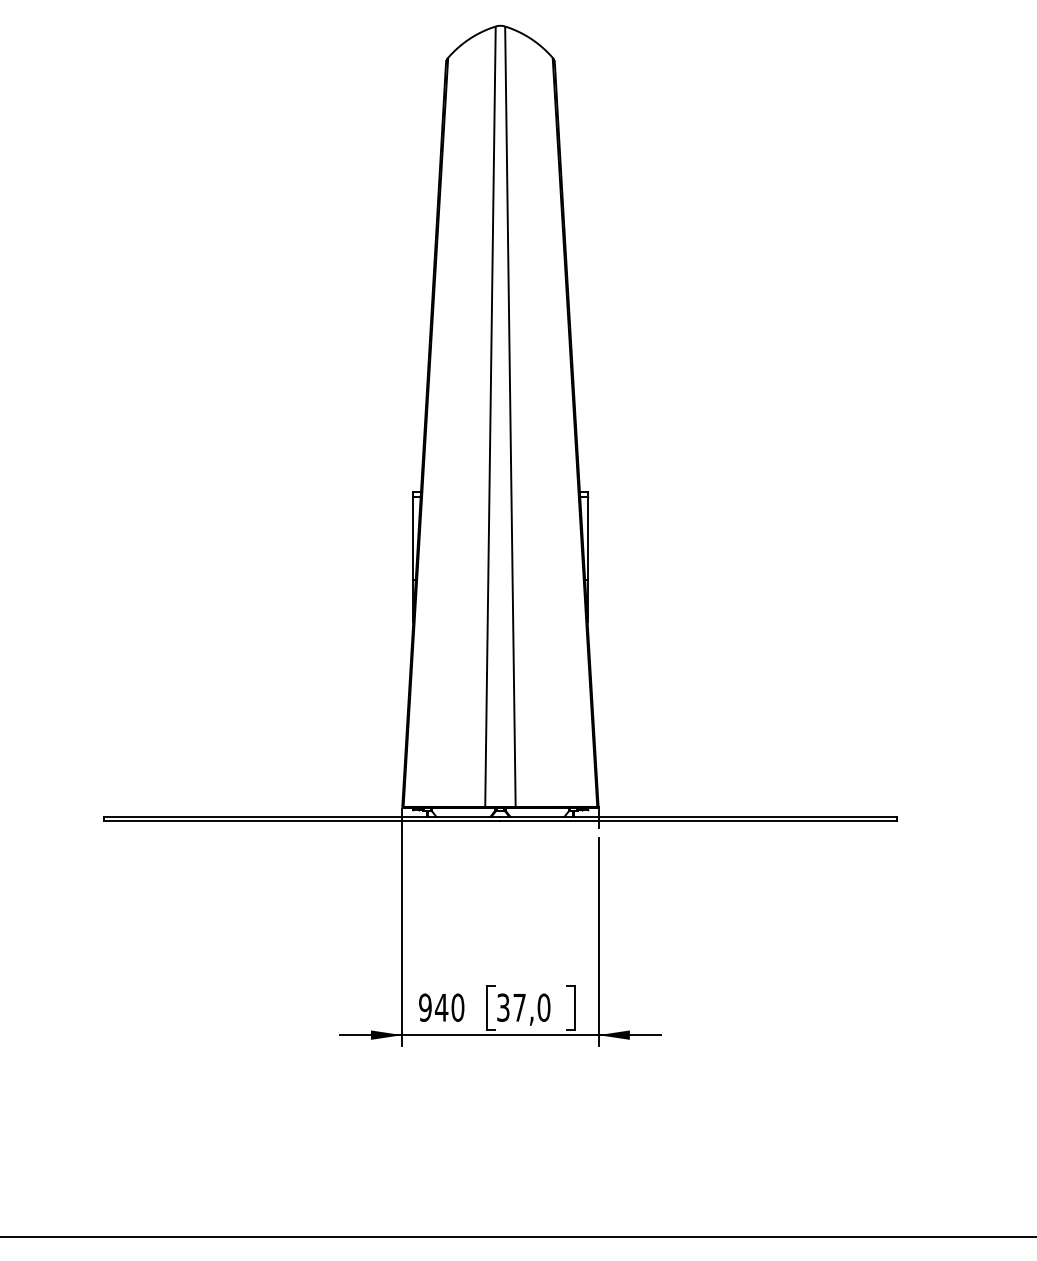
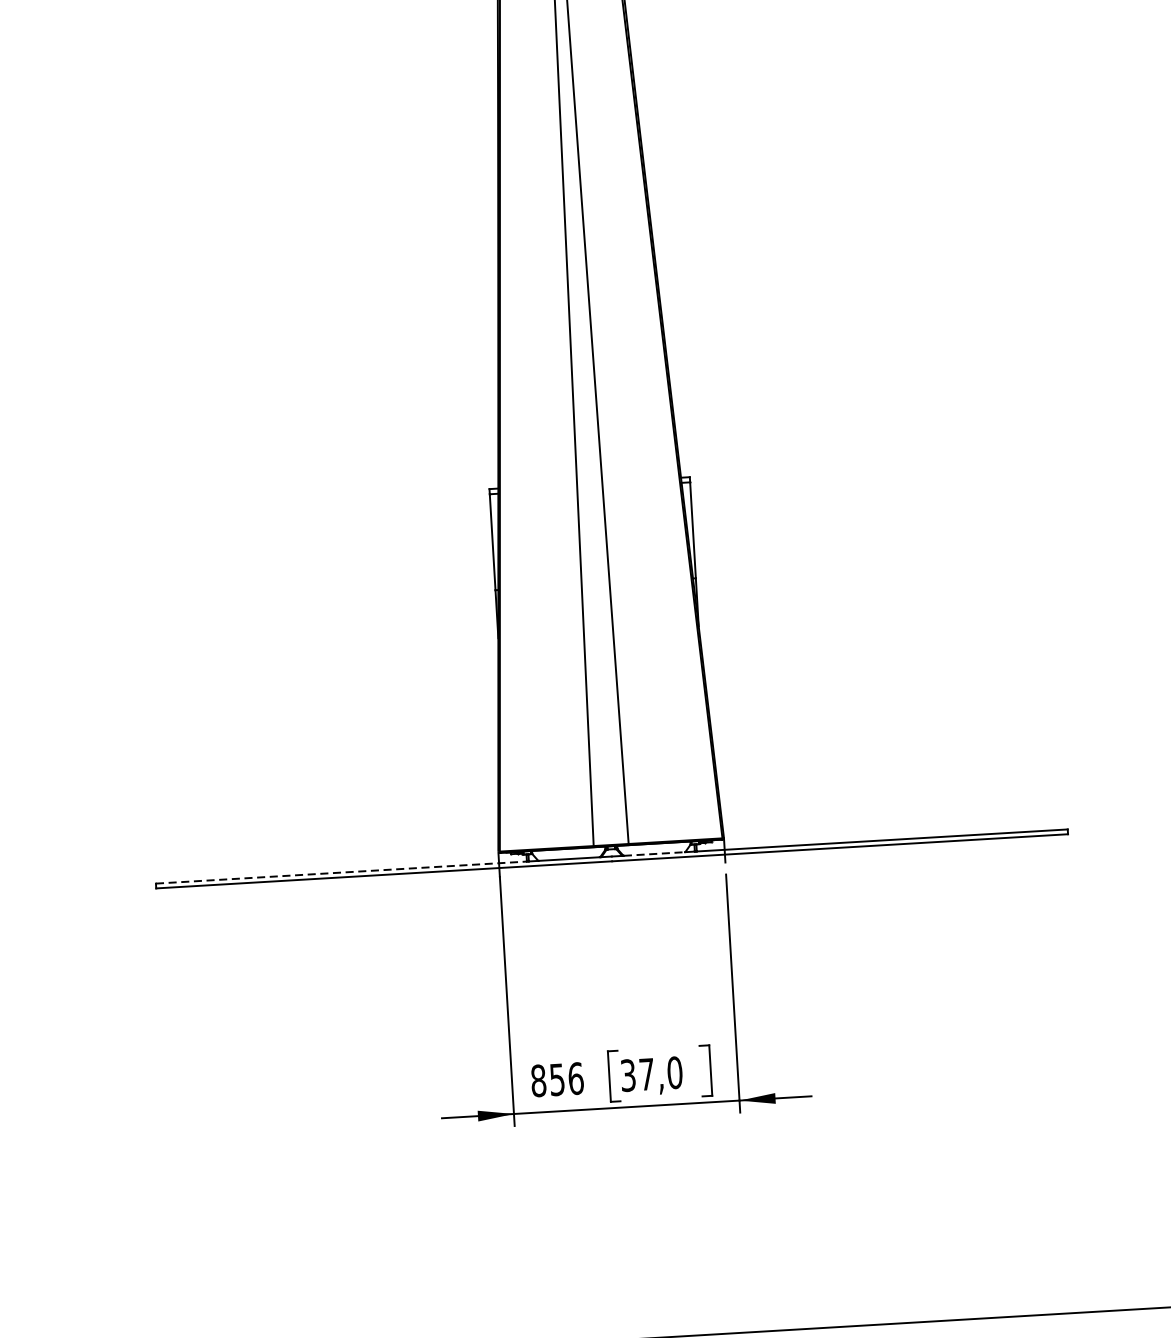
line: (265, 816) -> (341, 872), solid -> dashed
line: (537, 816) -> (654, 853), solid -> dashed
text: (441, 1007) -> (557, 1079), 940 -> 856

